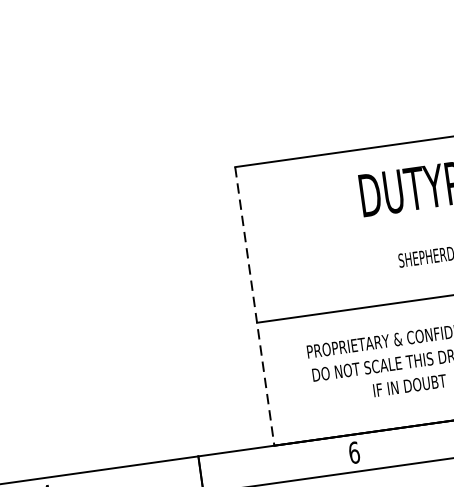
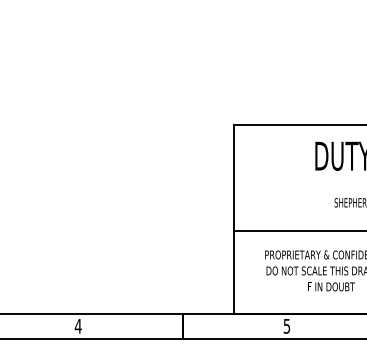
line: (254, 306) -> (234, 219), dashed -> solid
text: (353, 451) -> (286, 325), 6 -> 5

